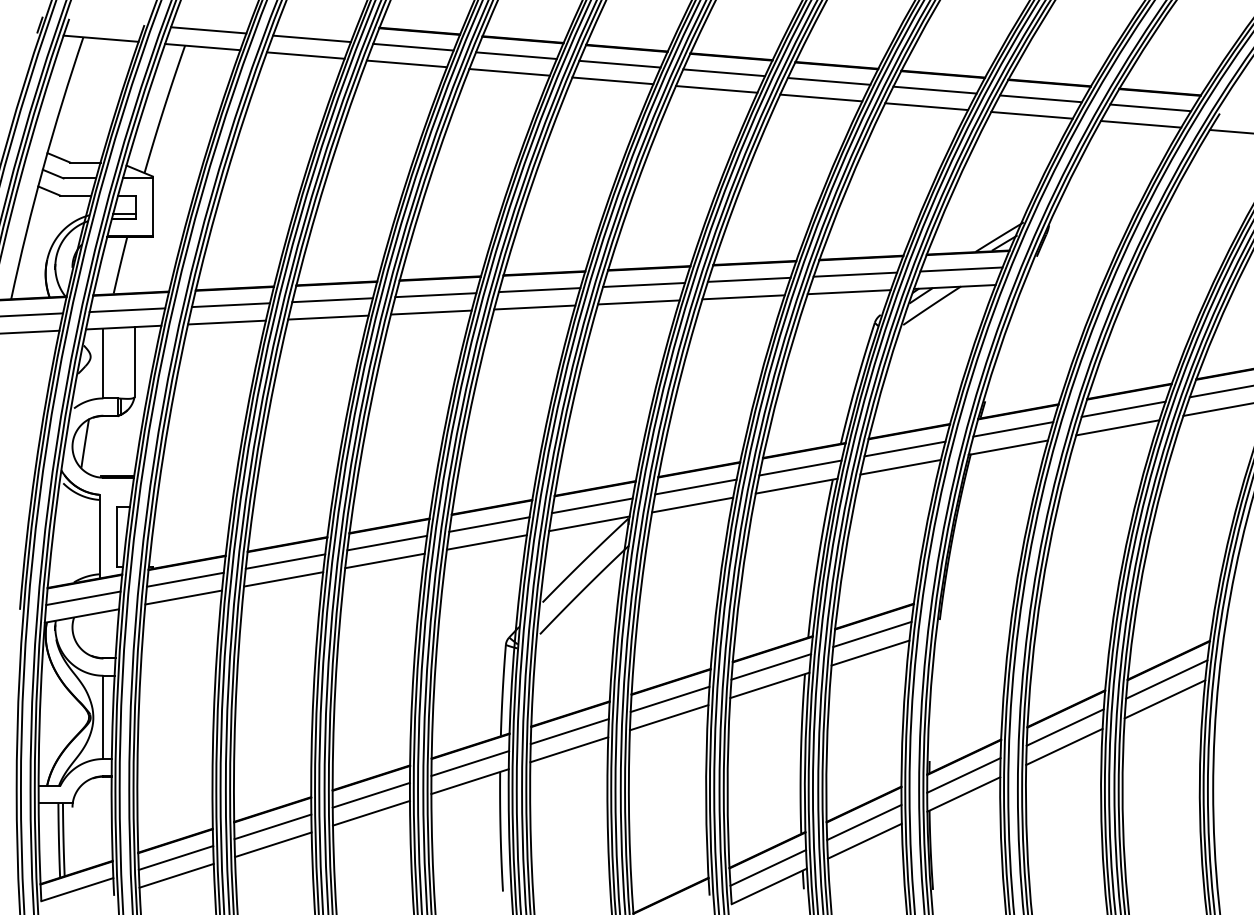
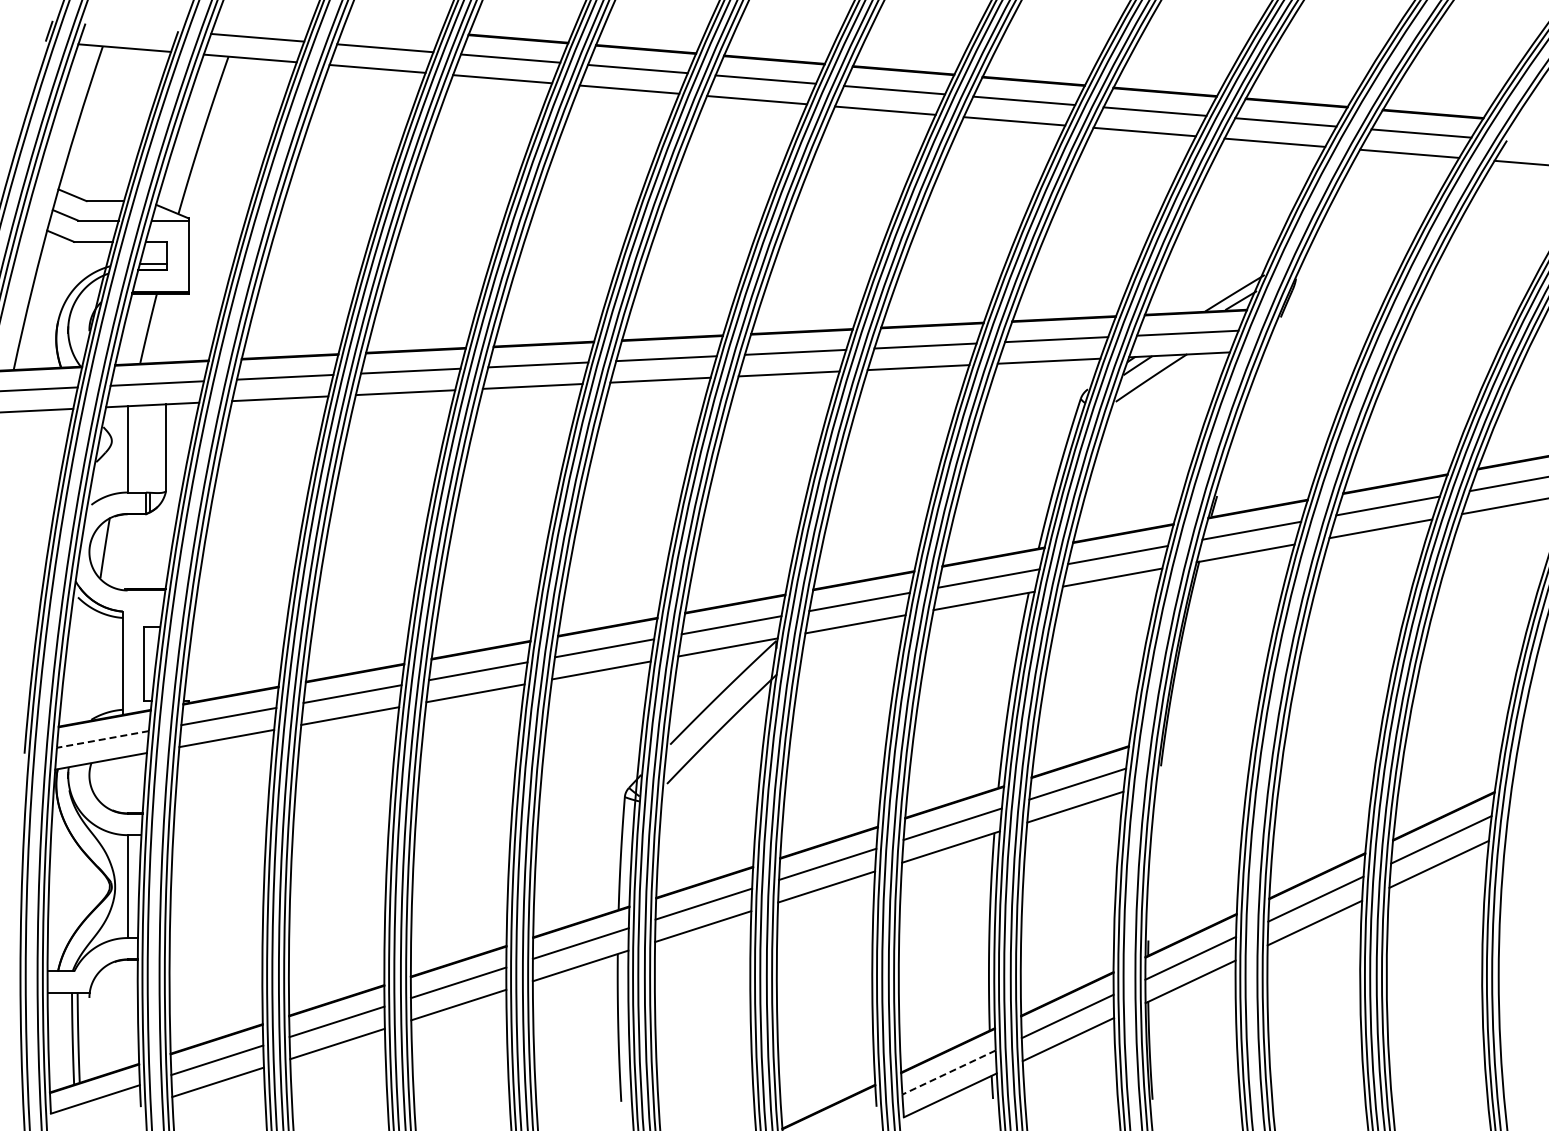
line: (83, 598) -> (102, 739), solid -> dashed
line: (768, 867) -> (949, 1072), solid -> dashed

